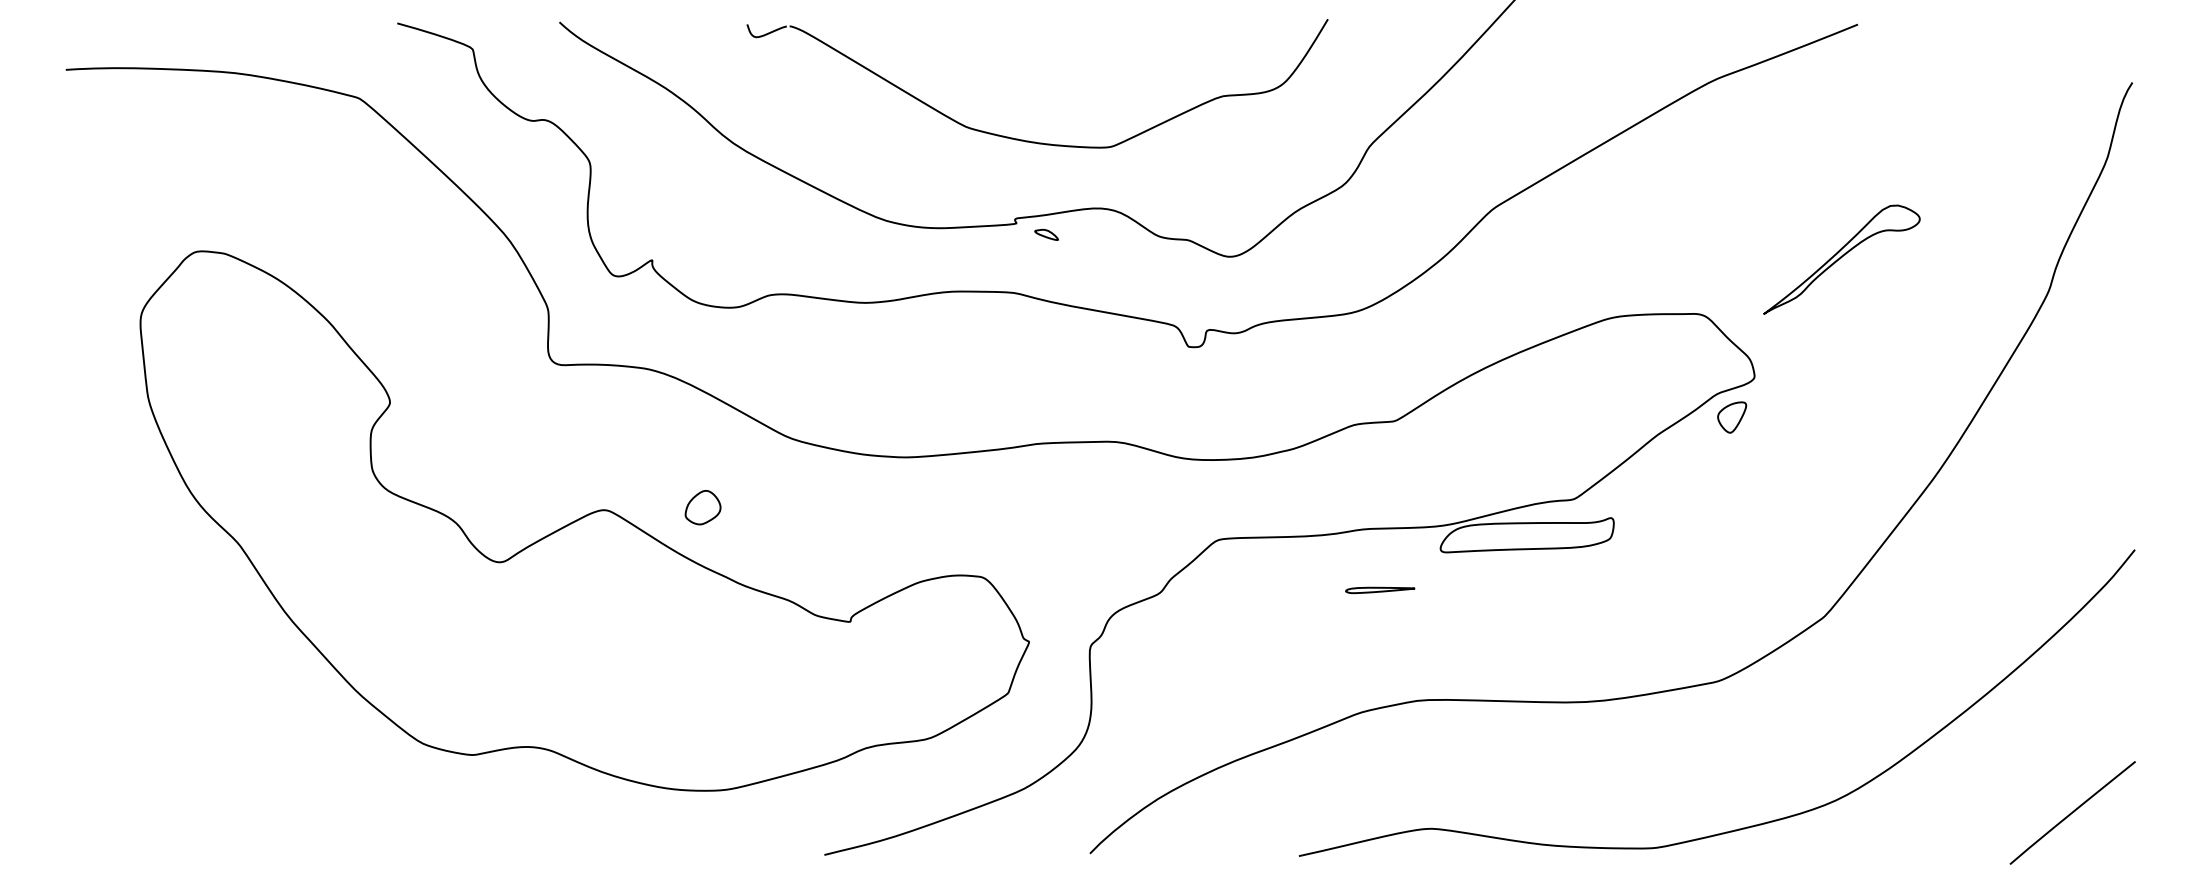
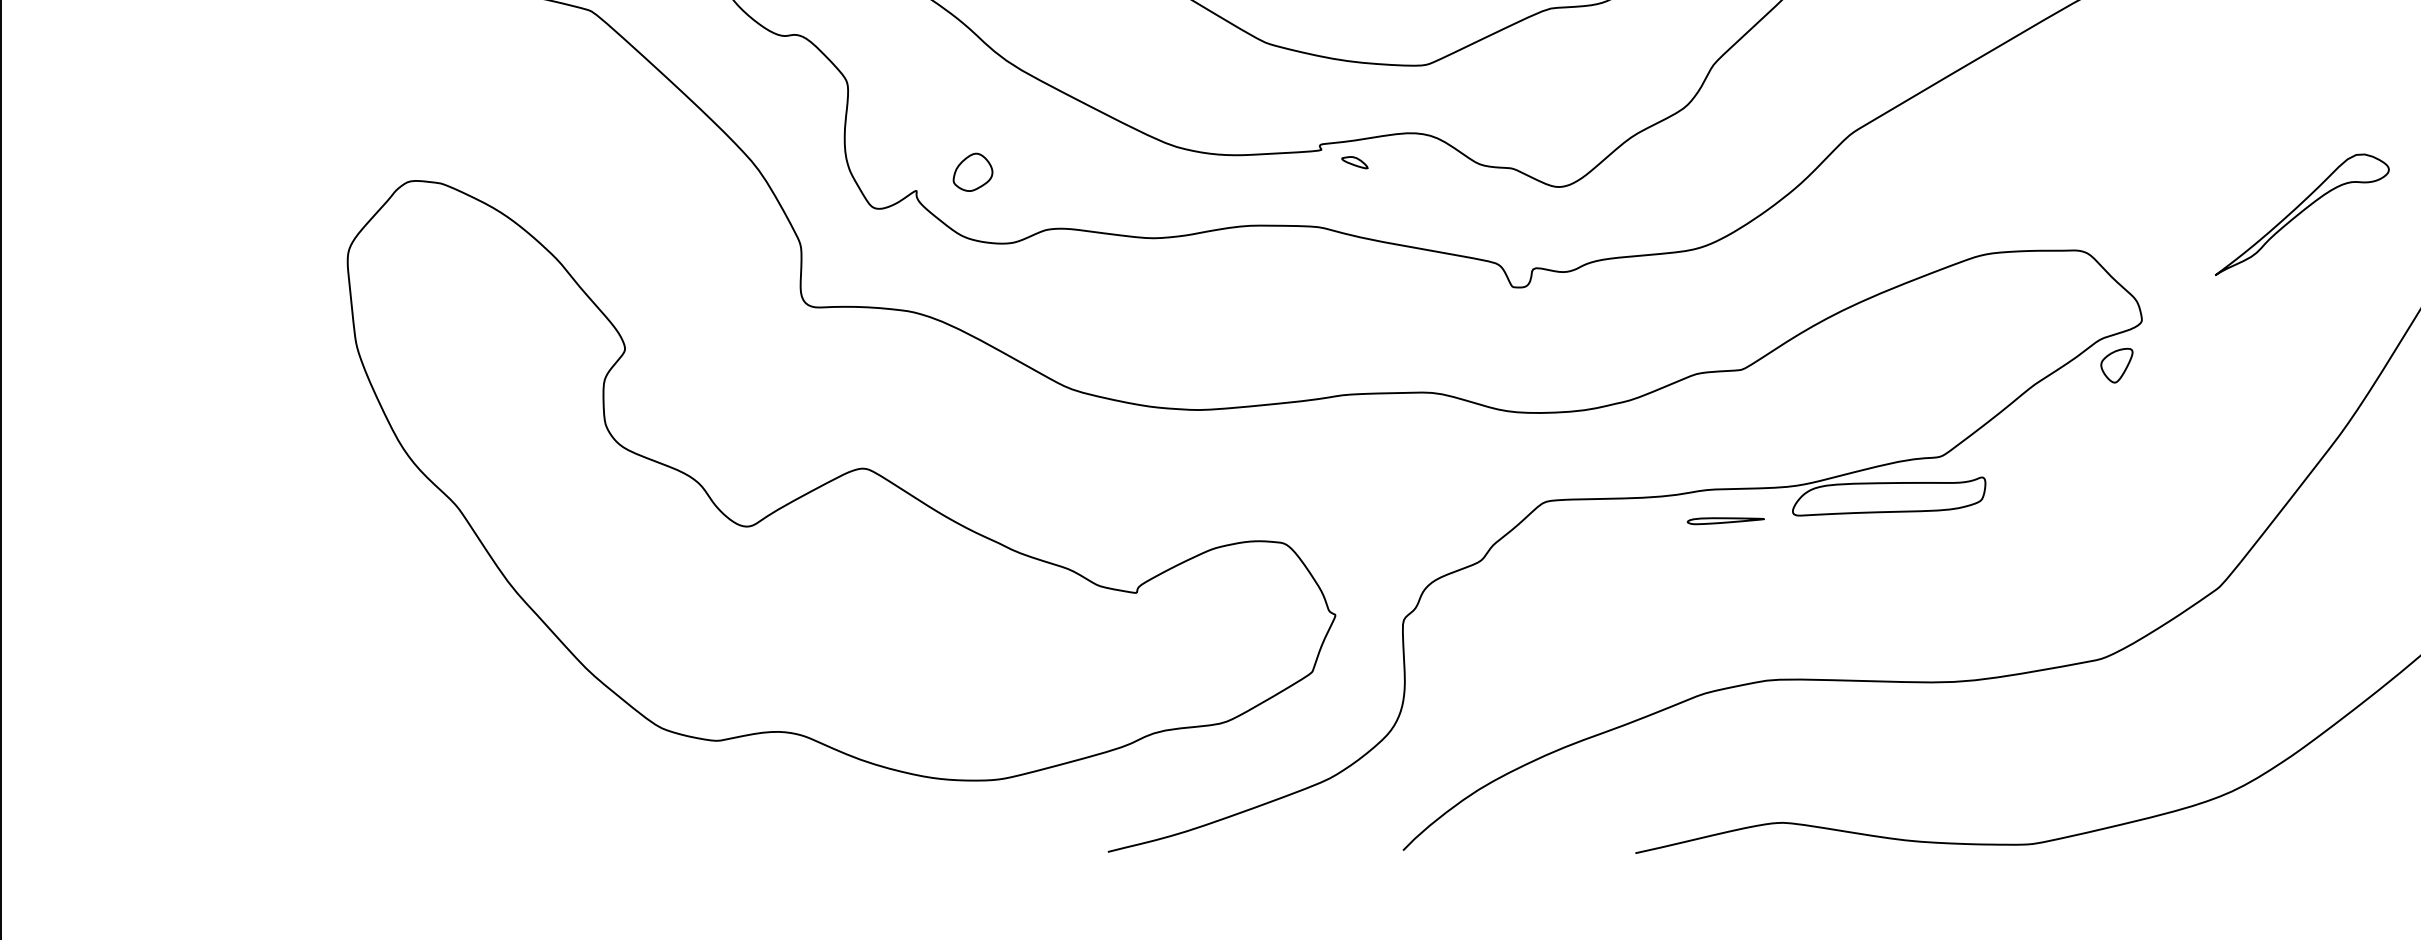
part: (1841, 259) -> (2301, 214), moved
part: (702, 507) -> (972, 172), moved
part: (1380, 590) -> (1726, 521), moved

